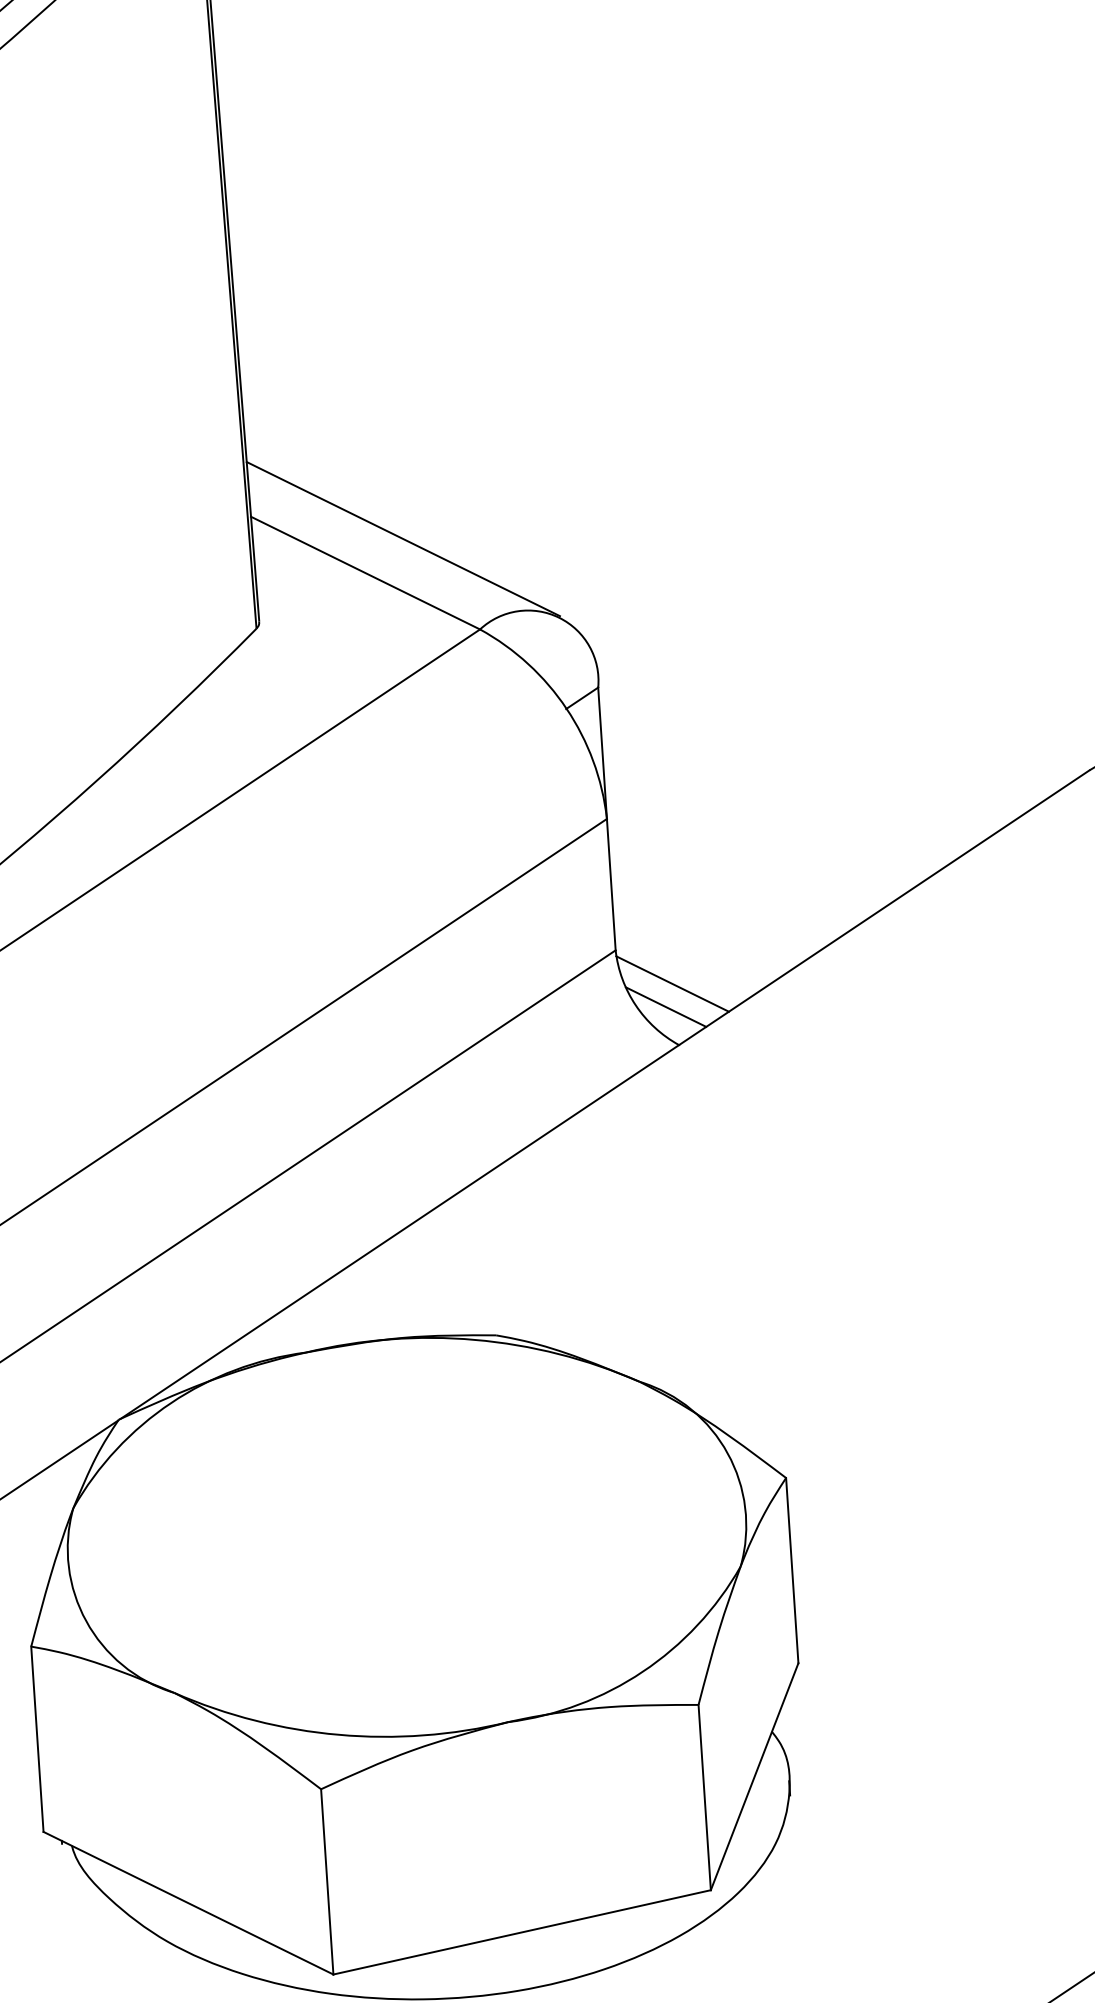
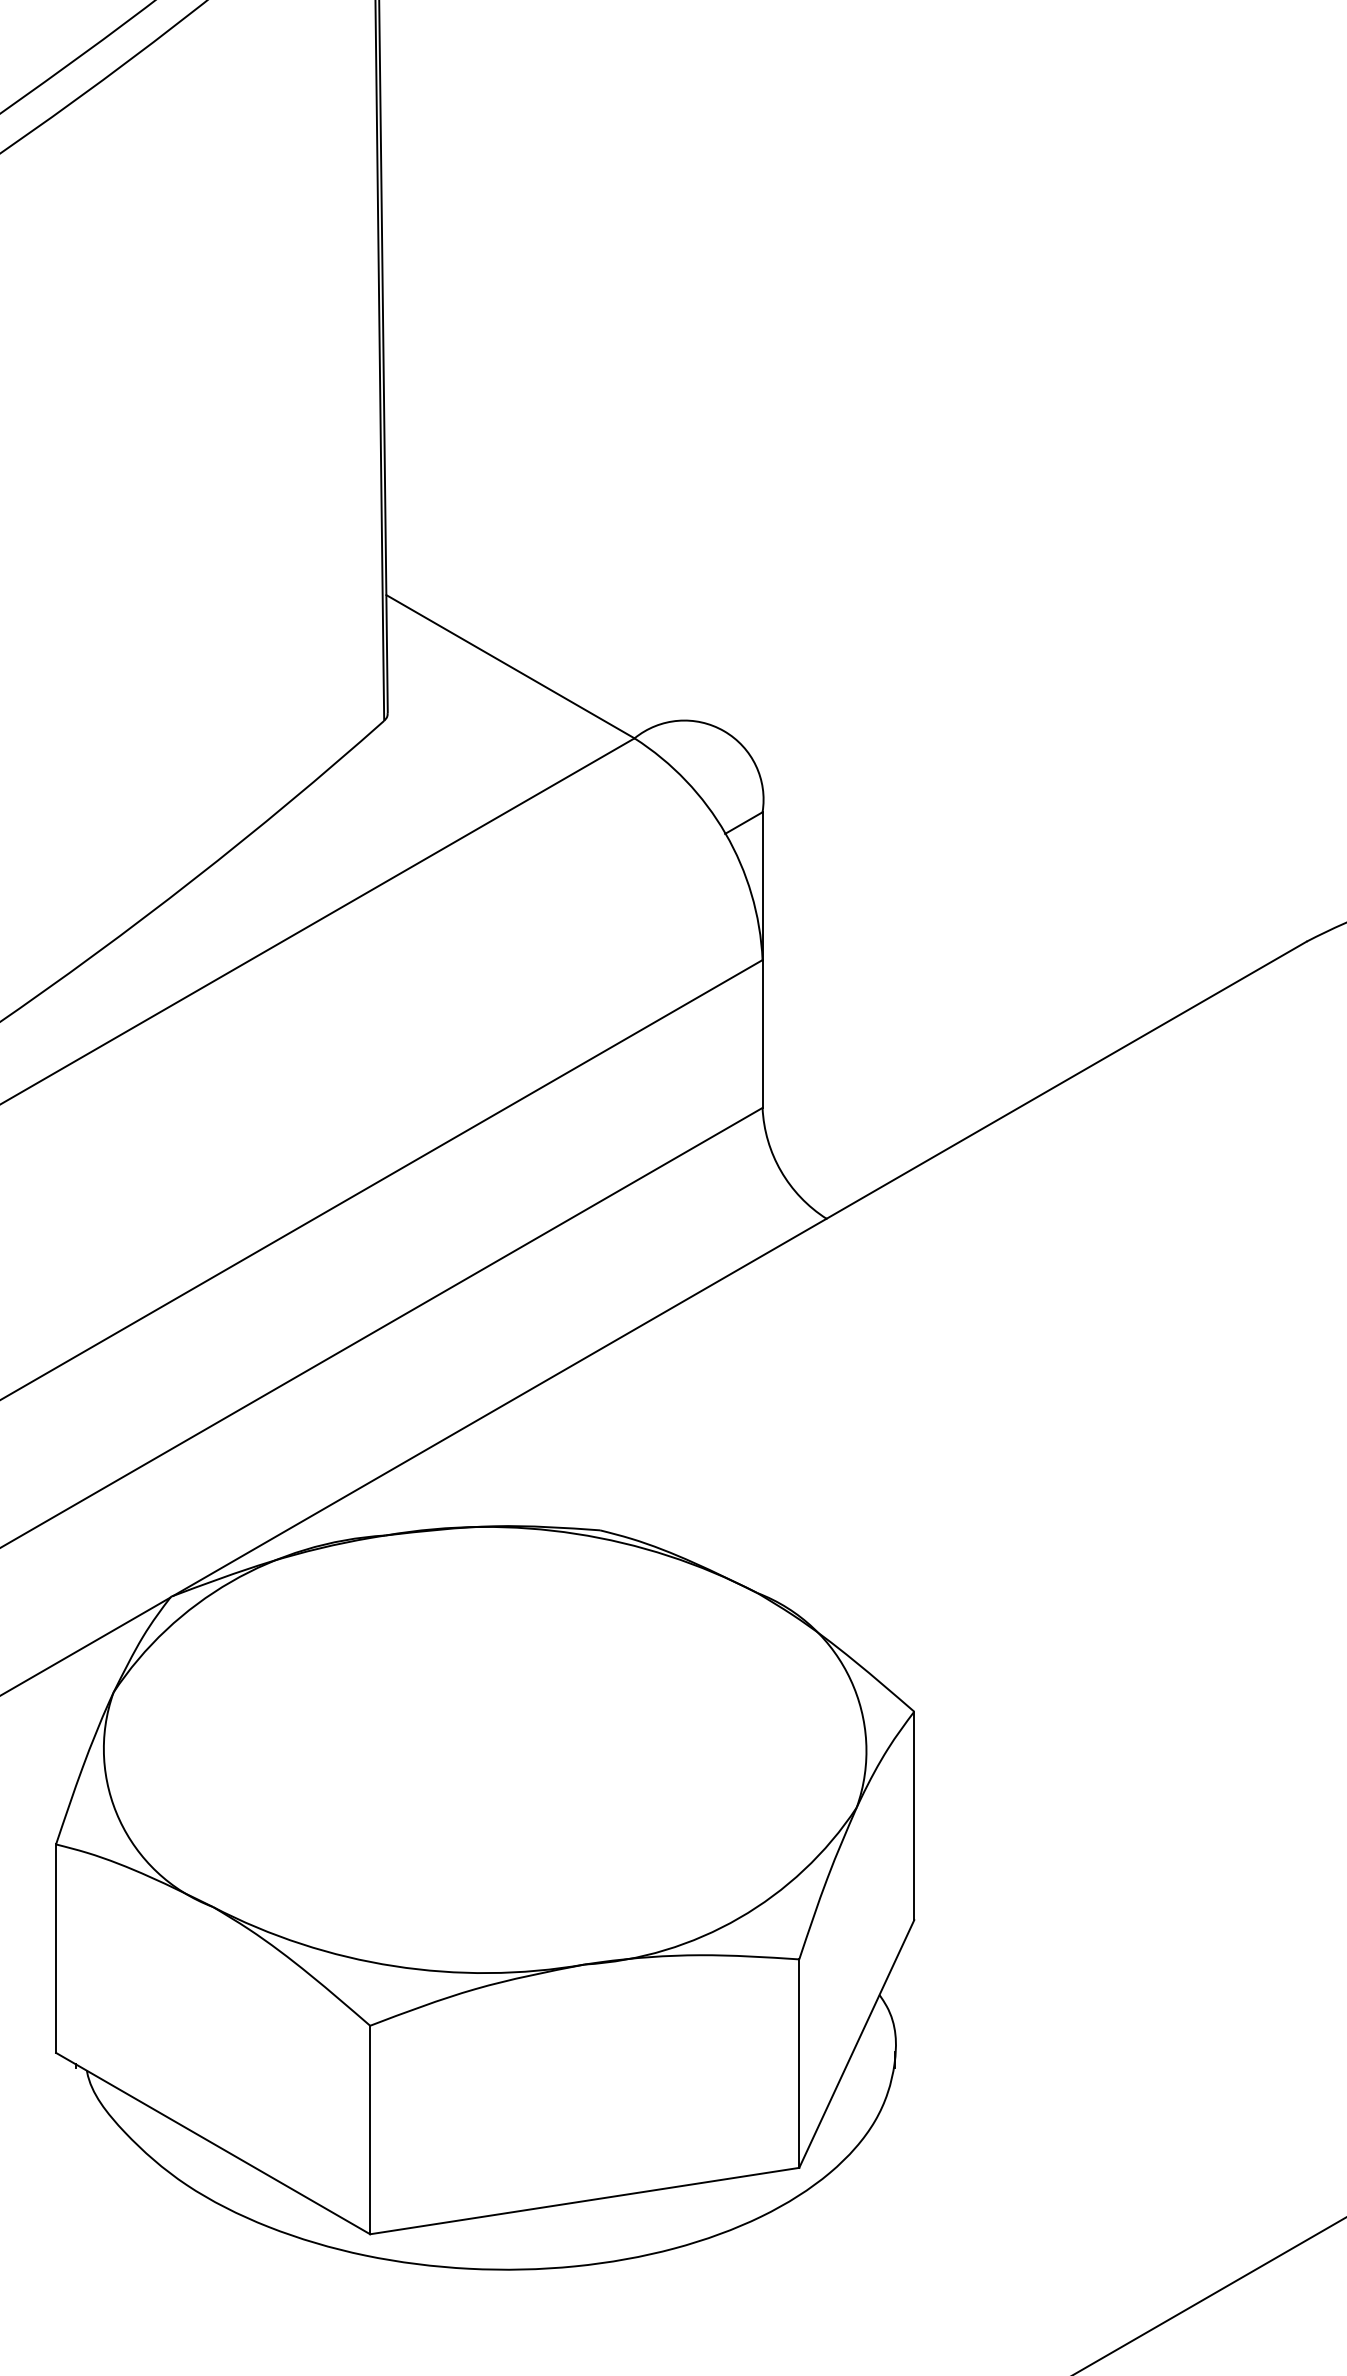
line: (403, 539) -> (555, 631), removed
line: (672, 983) -> (823, 1149), removed
line: (665, 1007) -> (814, 1175), removed

